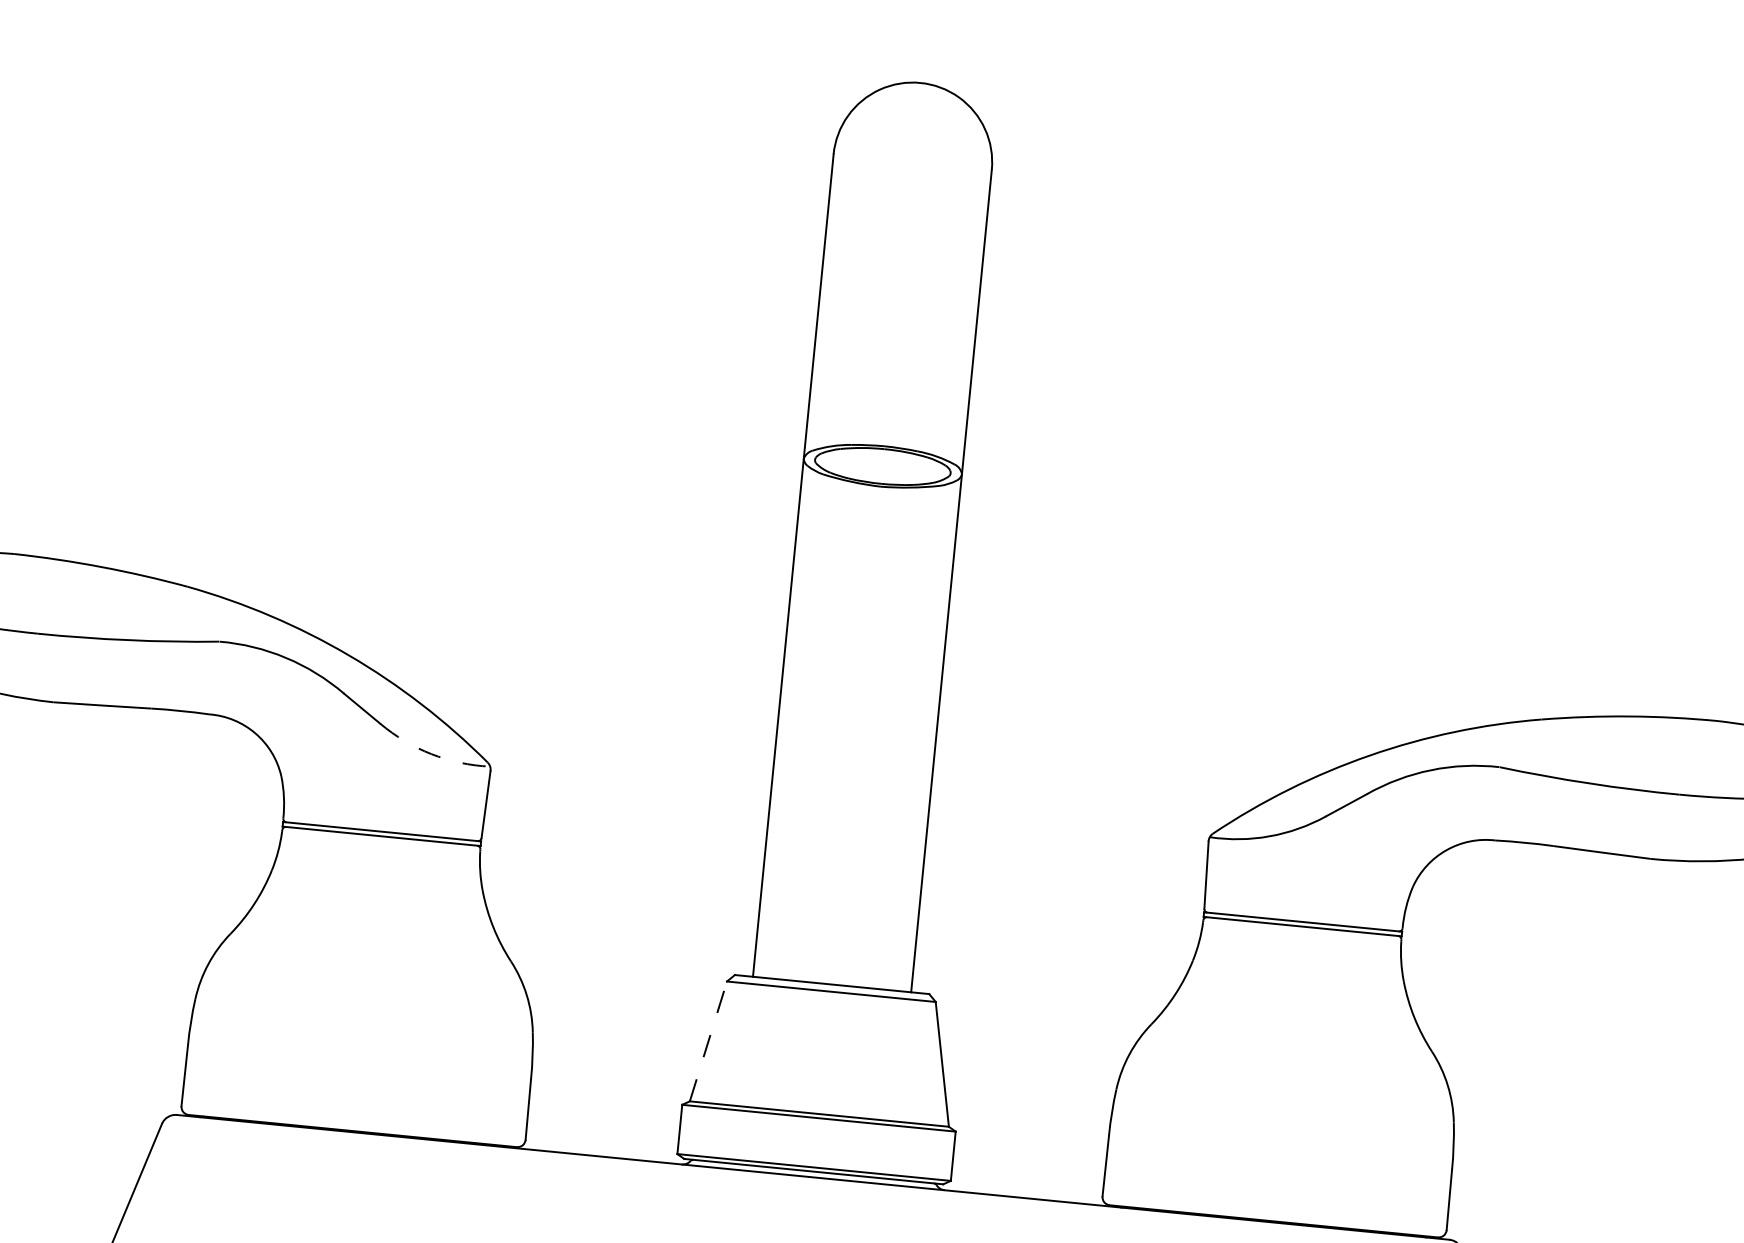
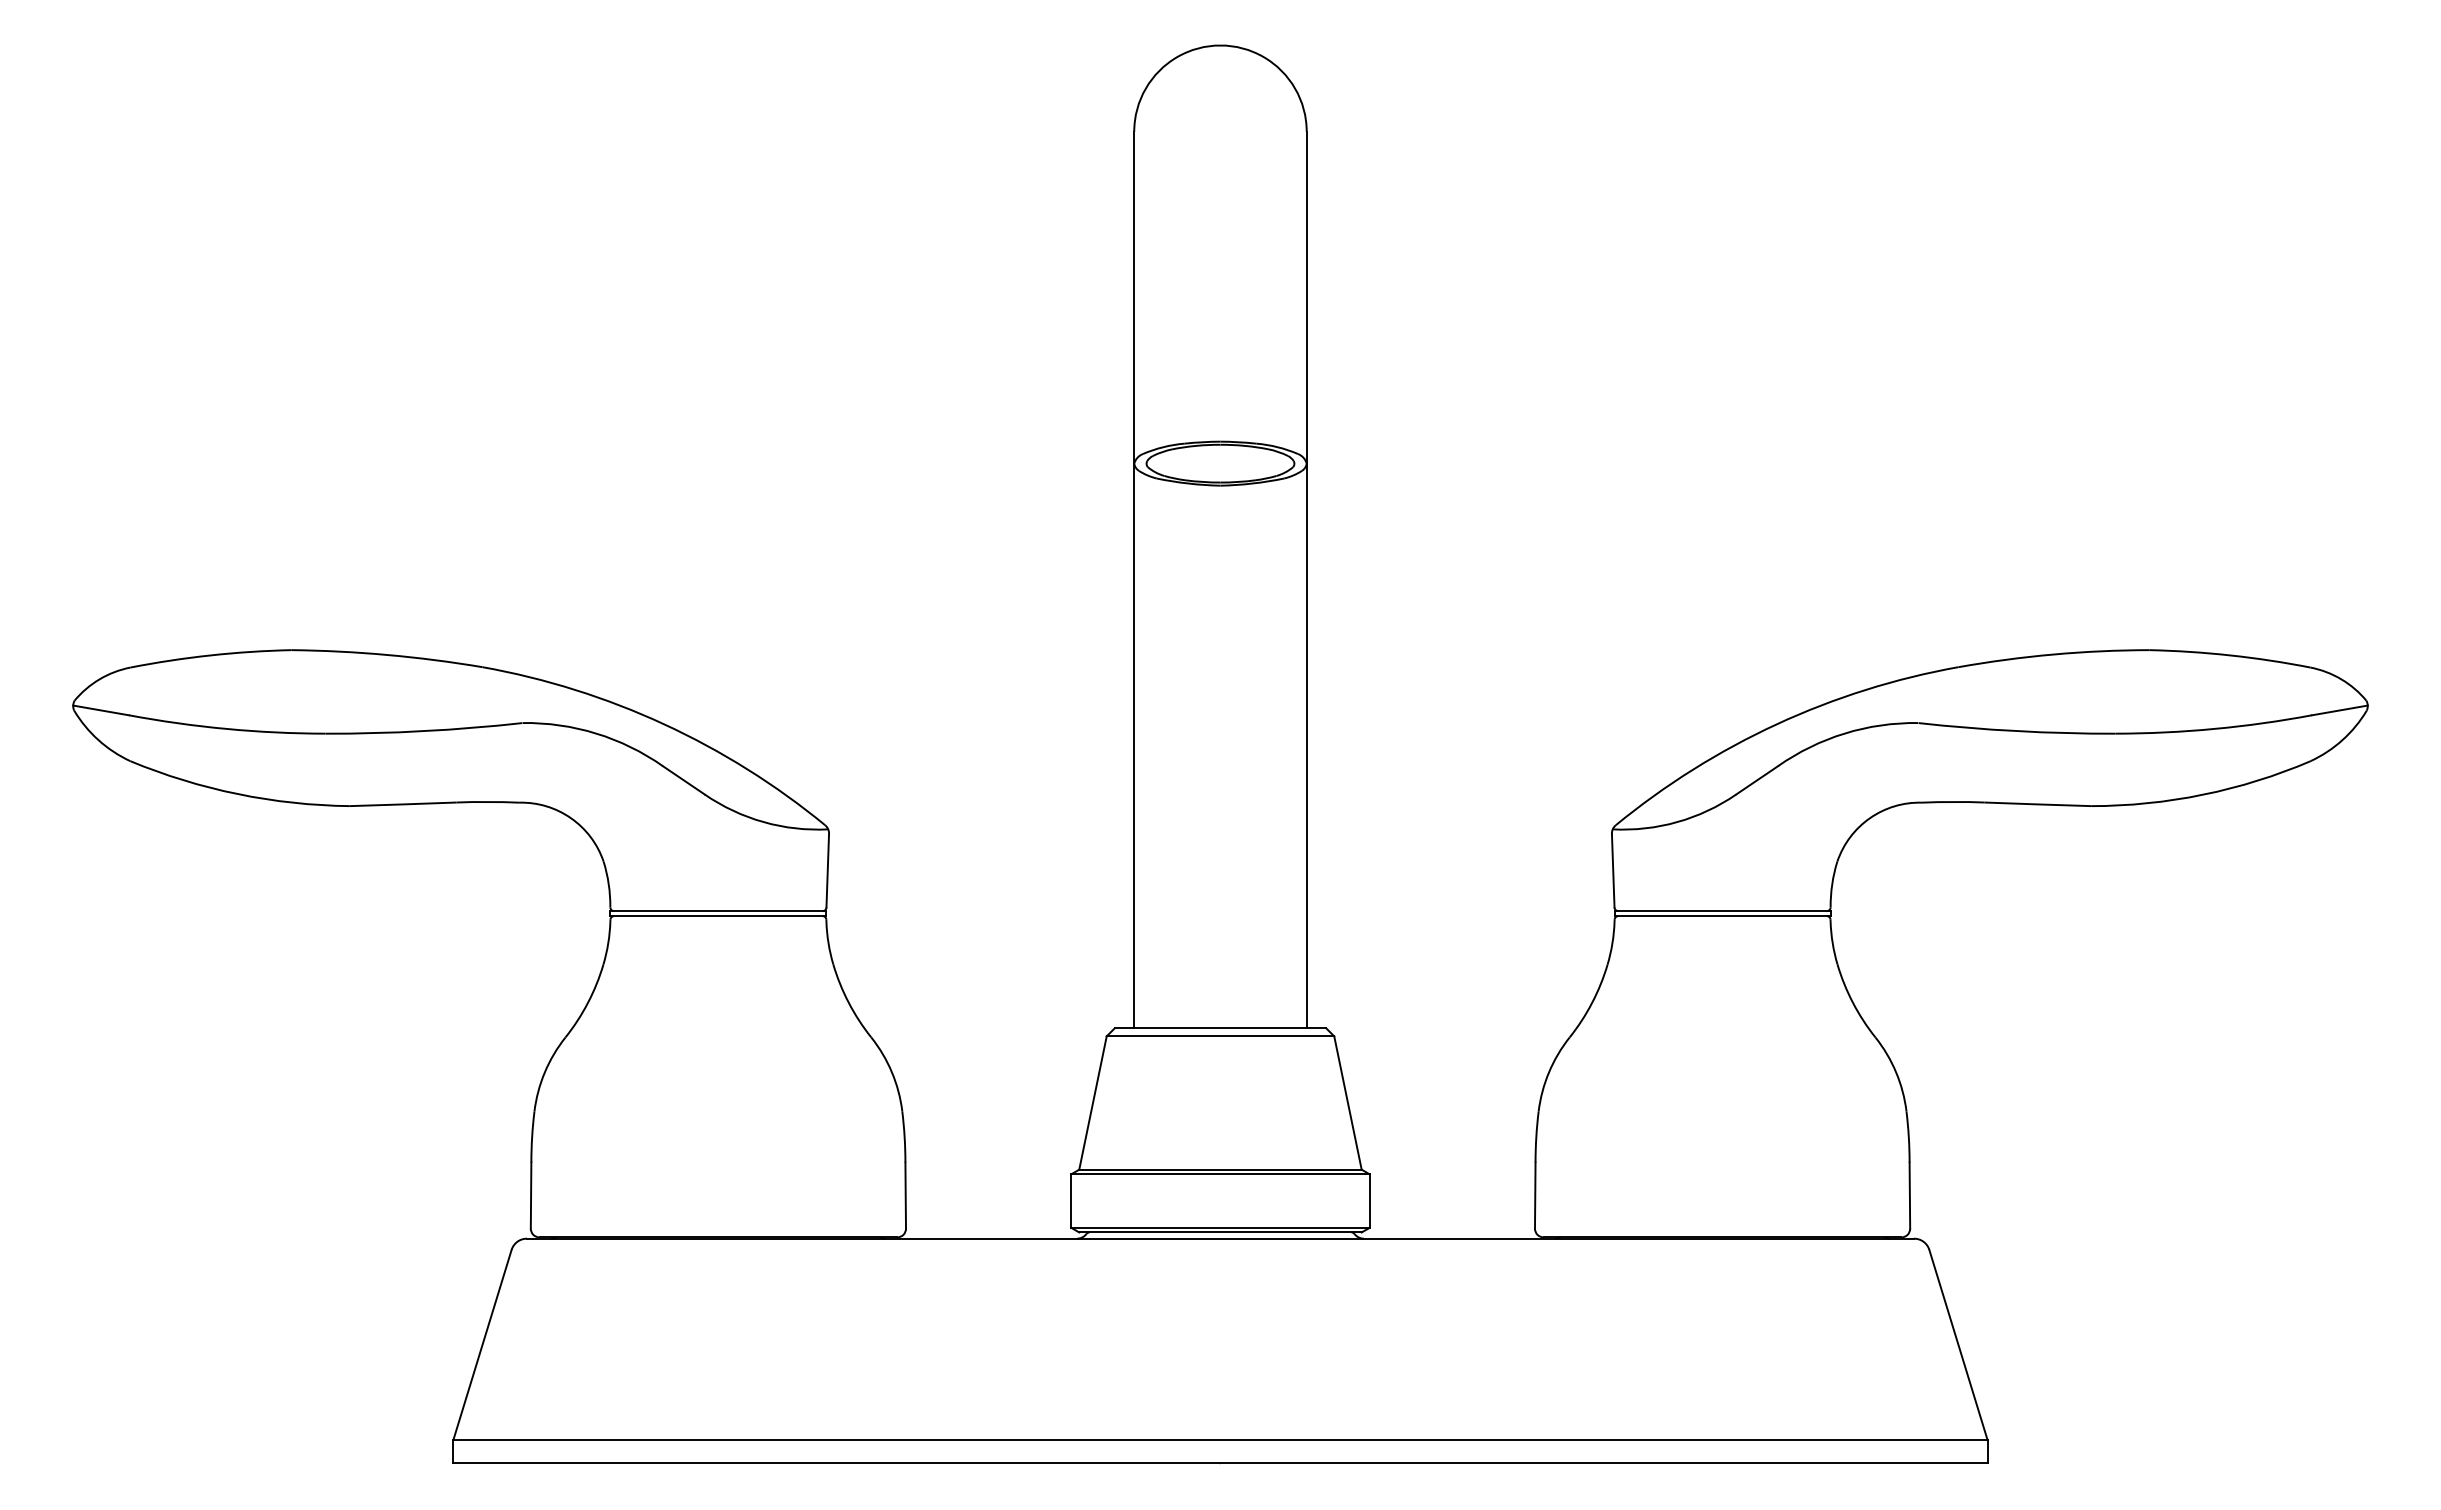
arc: (431, 754) -> (763, 822), dashed -> solid
line: (708, 1041) -> (1093, 1102), dashed -> solid

